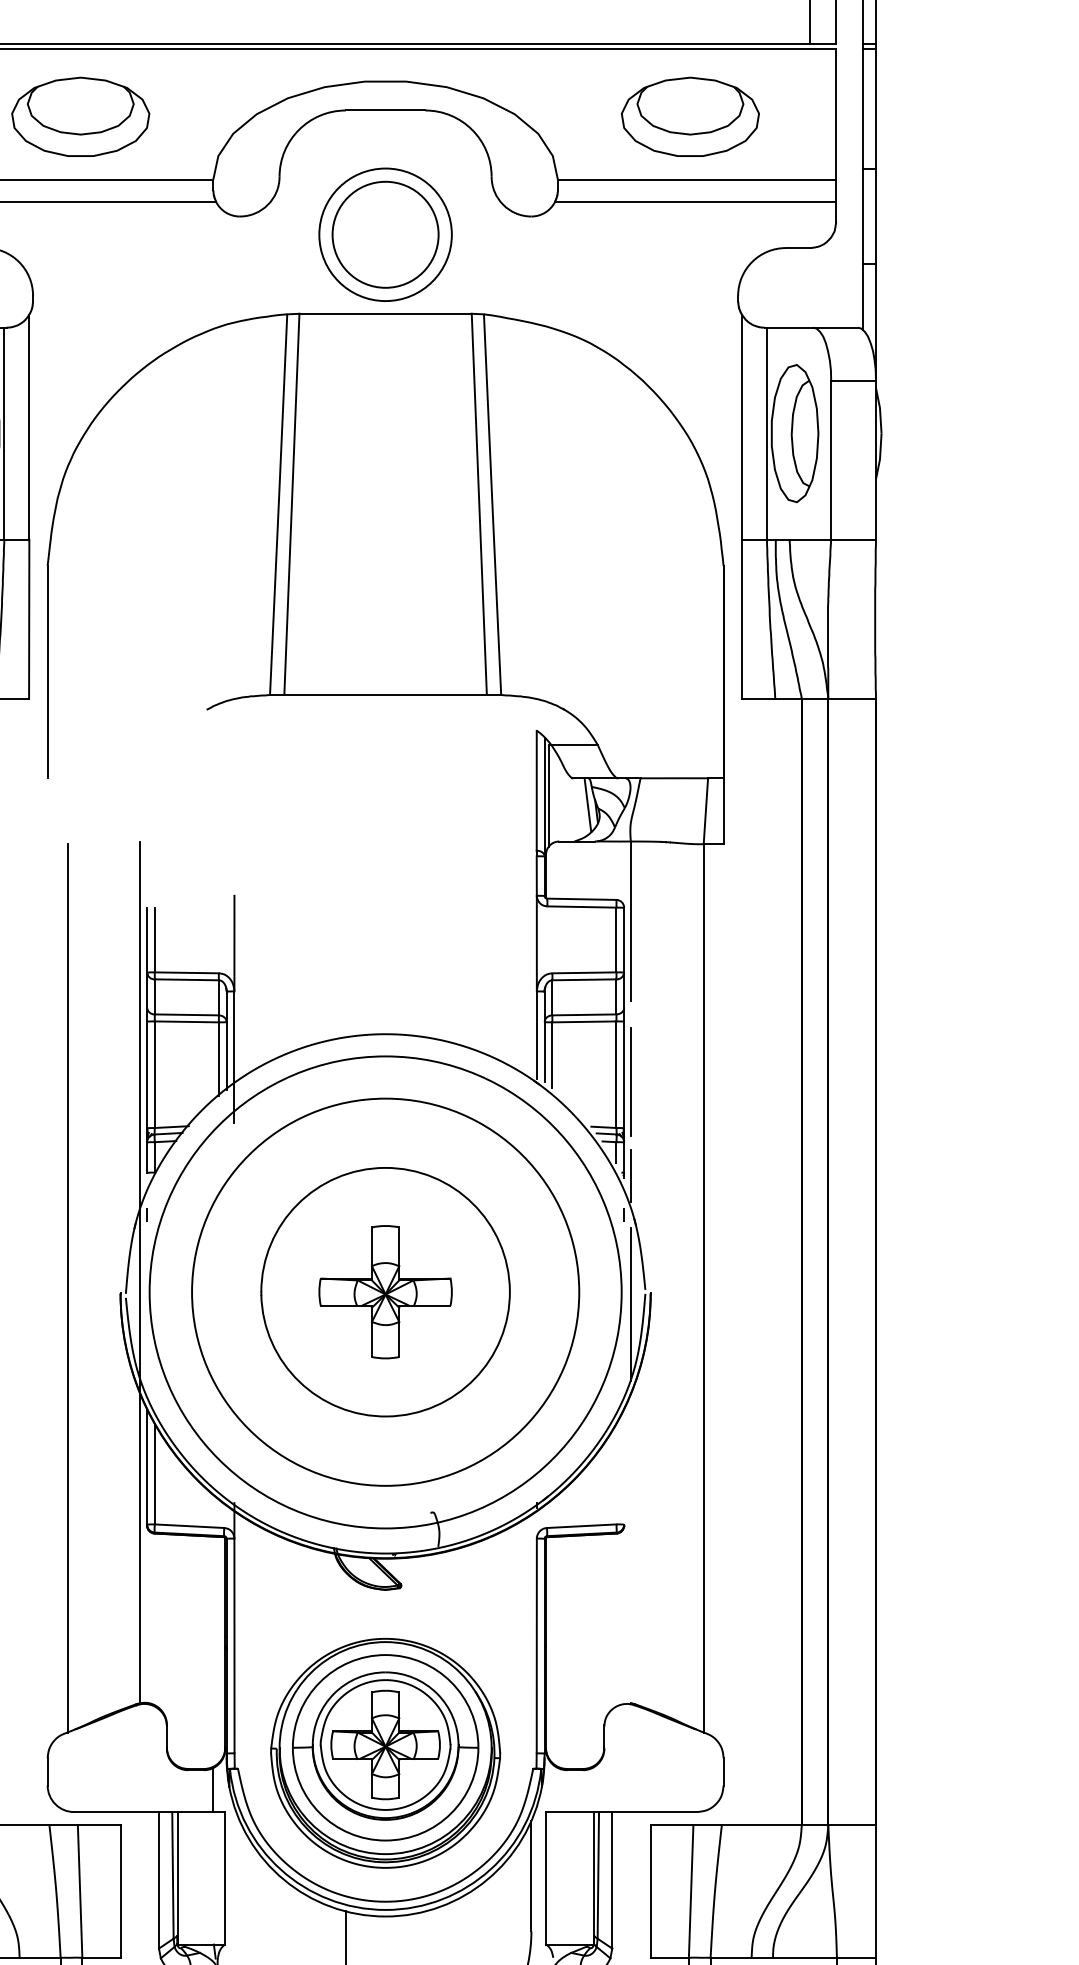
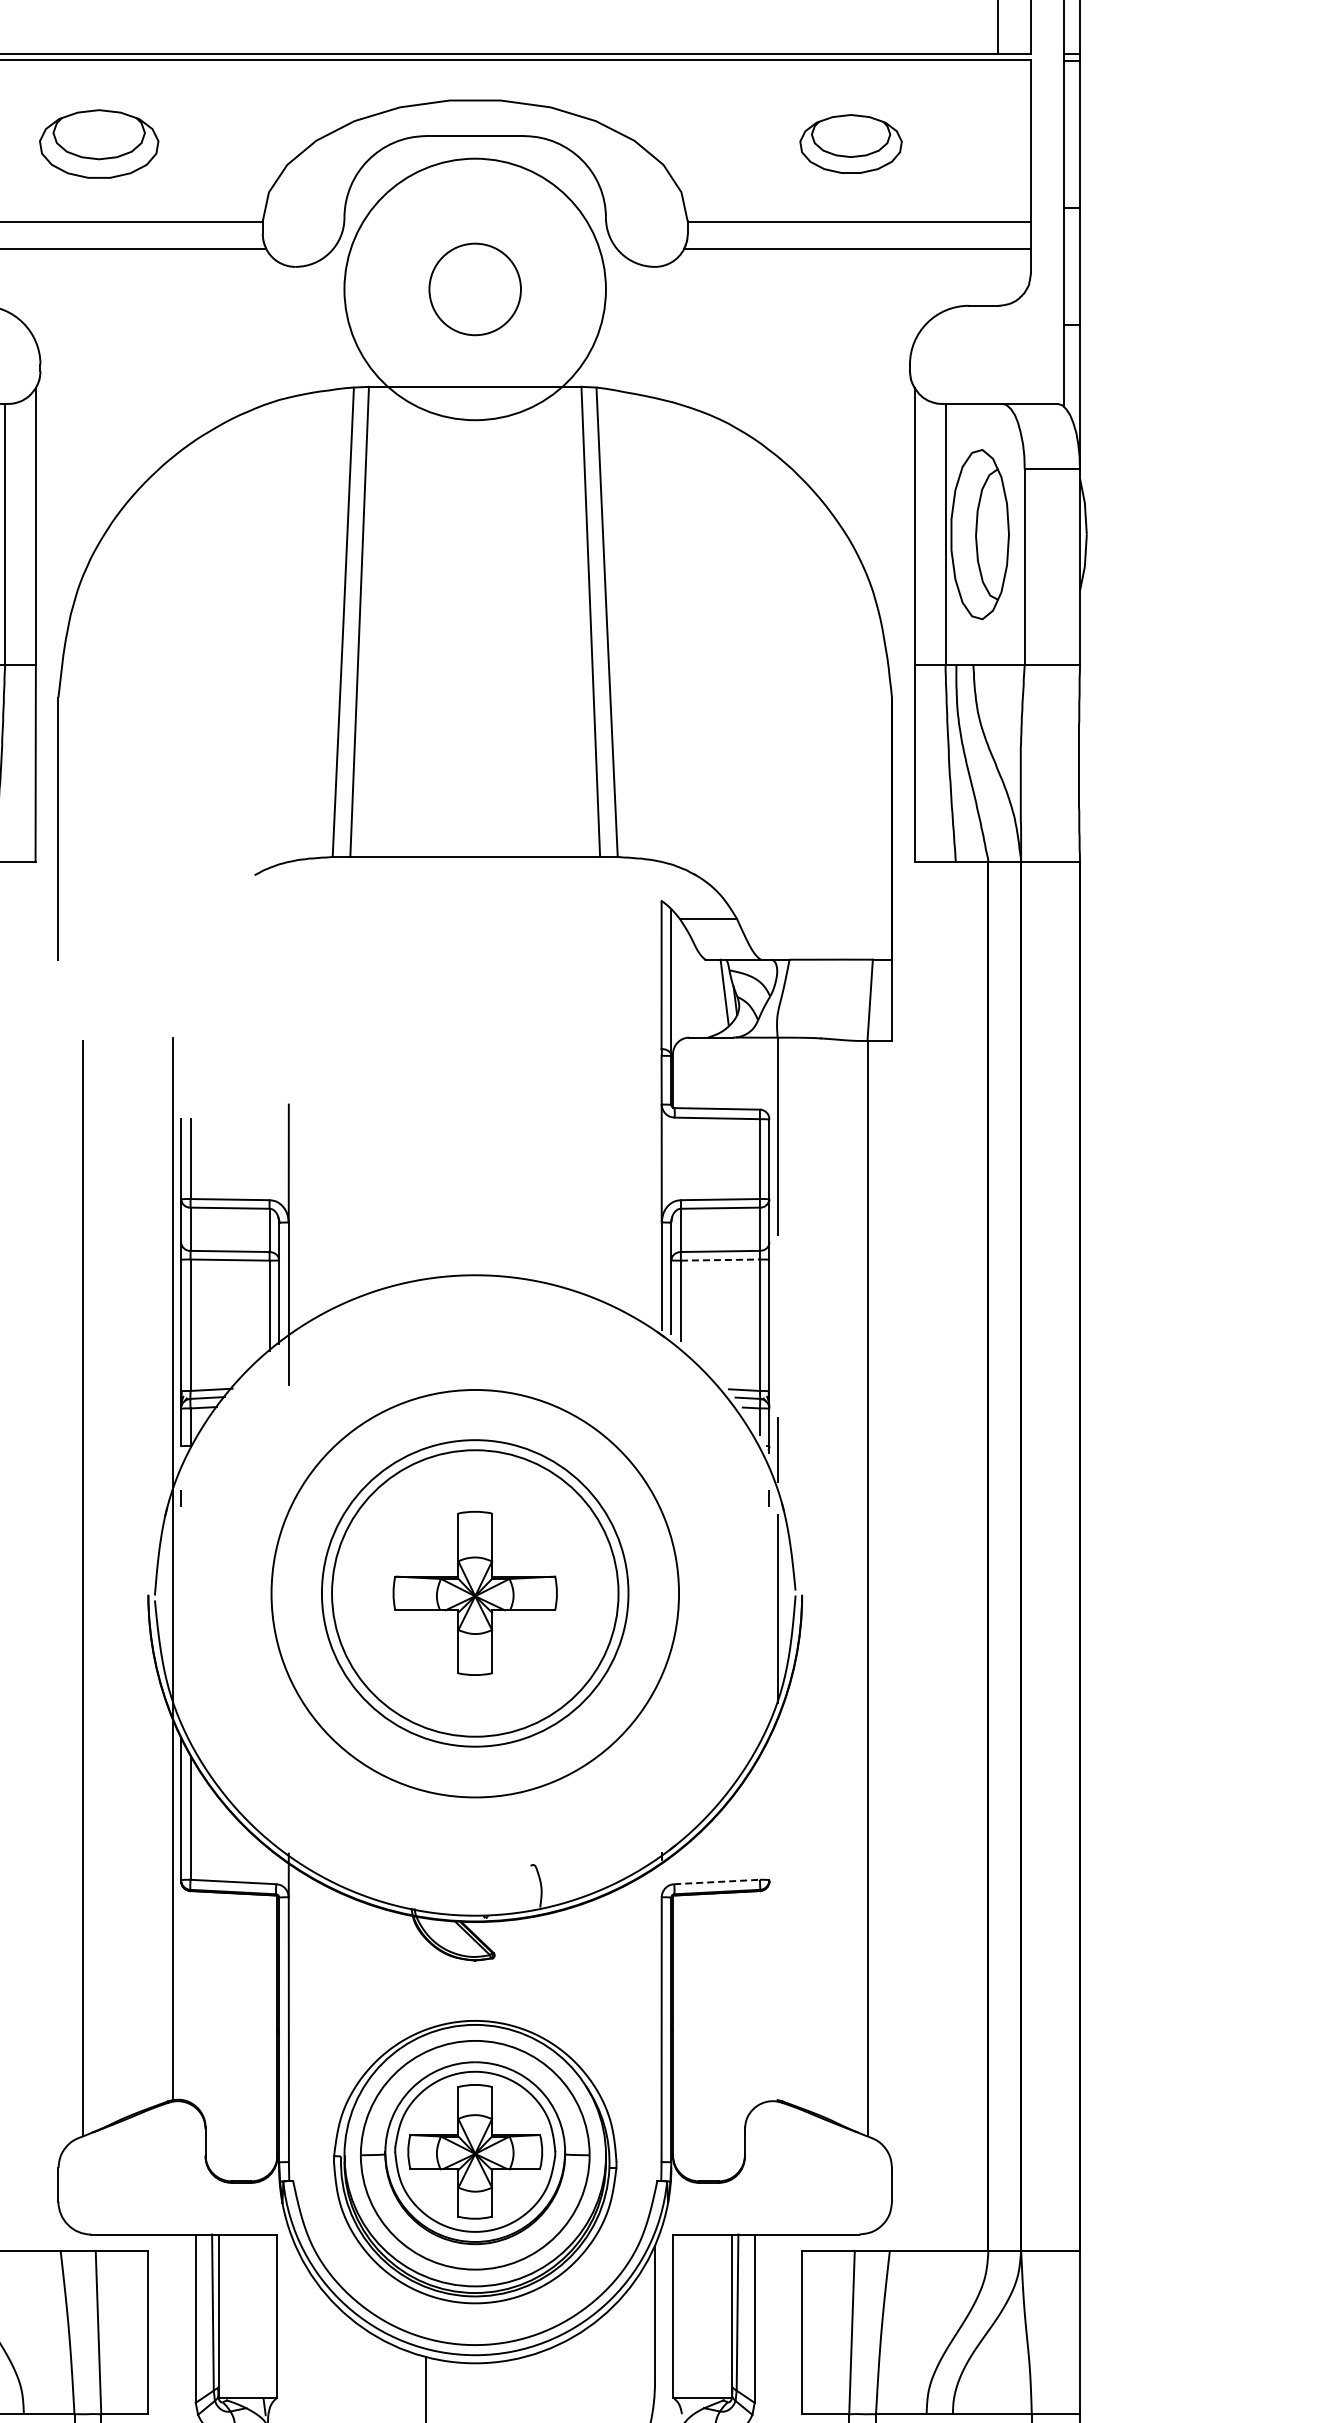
part: (80, 116) -> (98, 143), size x0.7
part: (689, 116) -> (850, 143), size x0.6
circle: (385, 234) -> (474, 289), size x0.7
circle: (385, 234) -> (474, 289), size x1.6
line: (548, 795) -> (676, 981), removed
line: (584, 1022) -> (720, 1260), solid -> dashed
line: (630, 1082) -> (777, 1334), removed
circle: (385, 1292) -> (475, 1593), size x0.6
circle: (385, 1292) -> (475, 1593), size x0.7
line: (582, 1526) -> (717, 1882), solid -> dashed
line: (213, 1790) -> (262, 2207), removed

